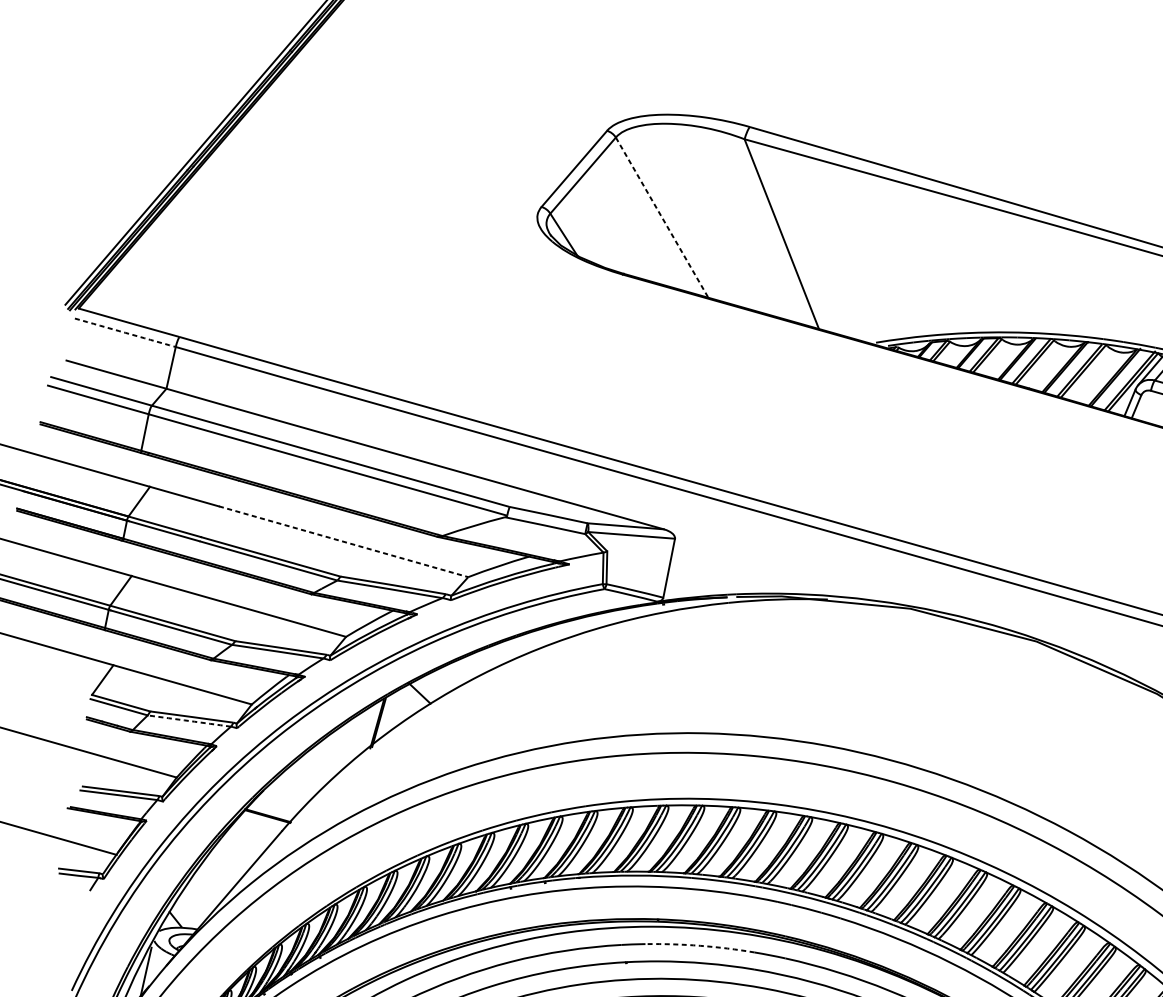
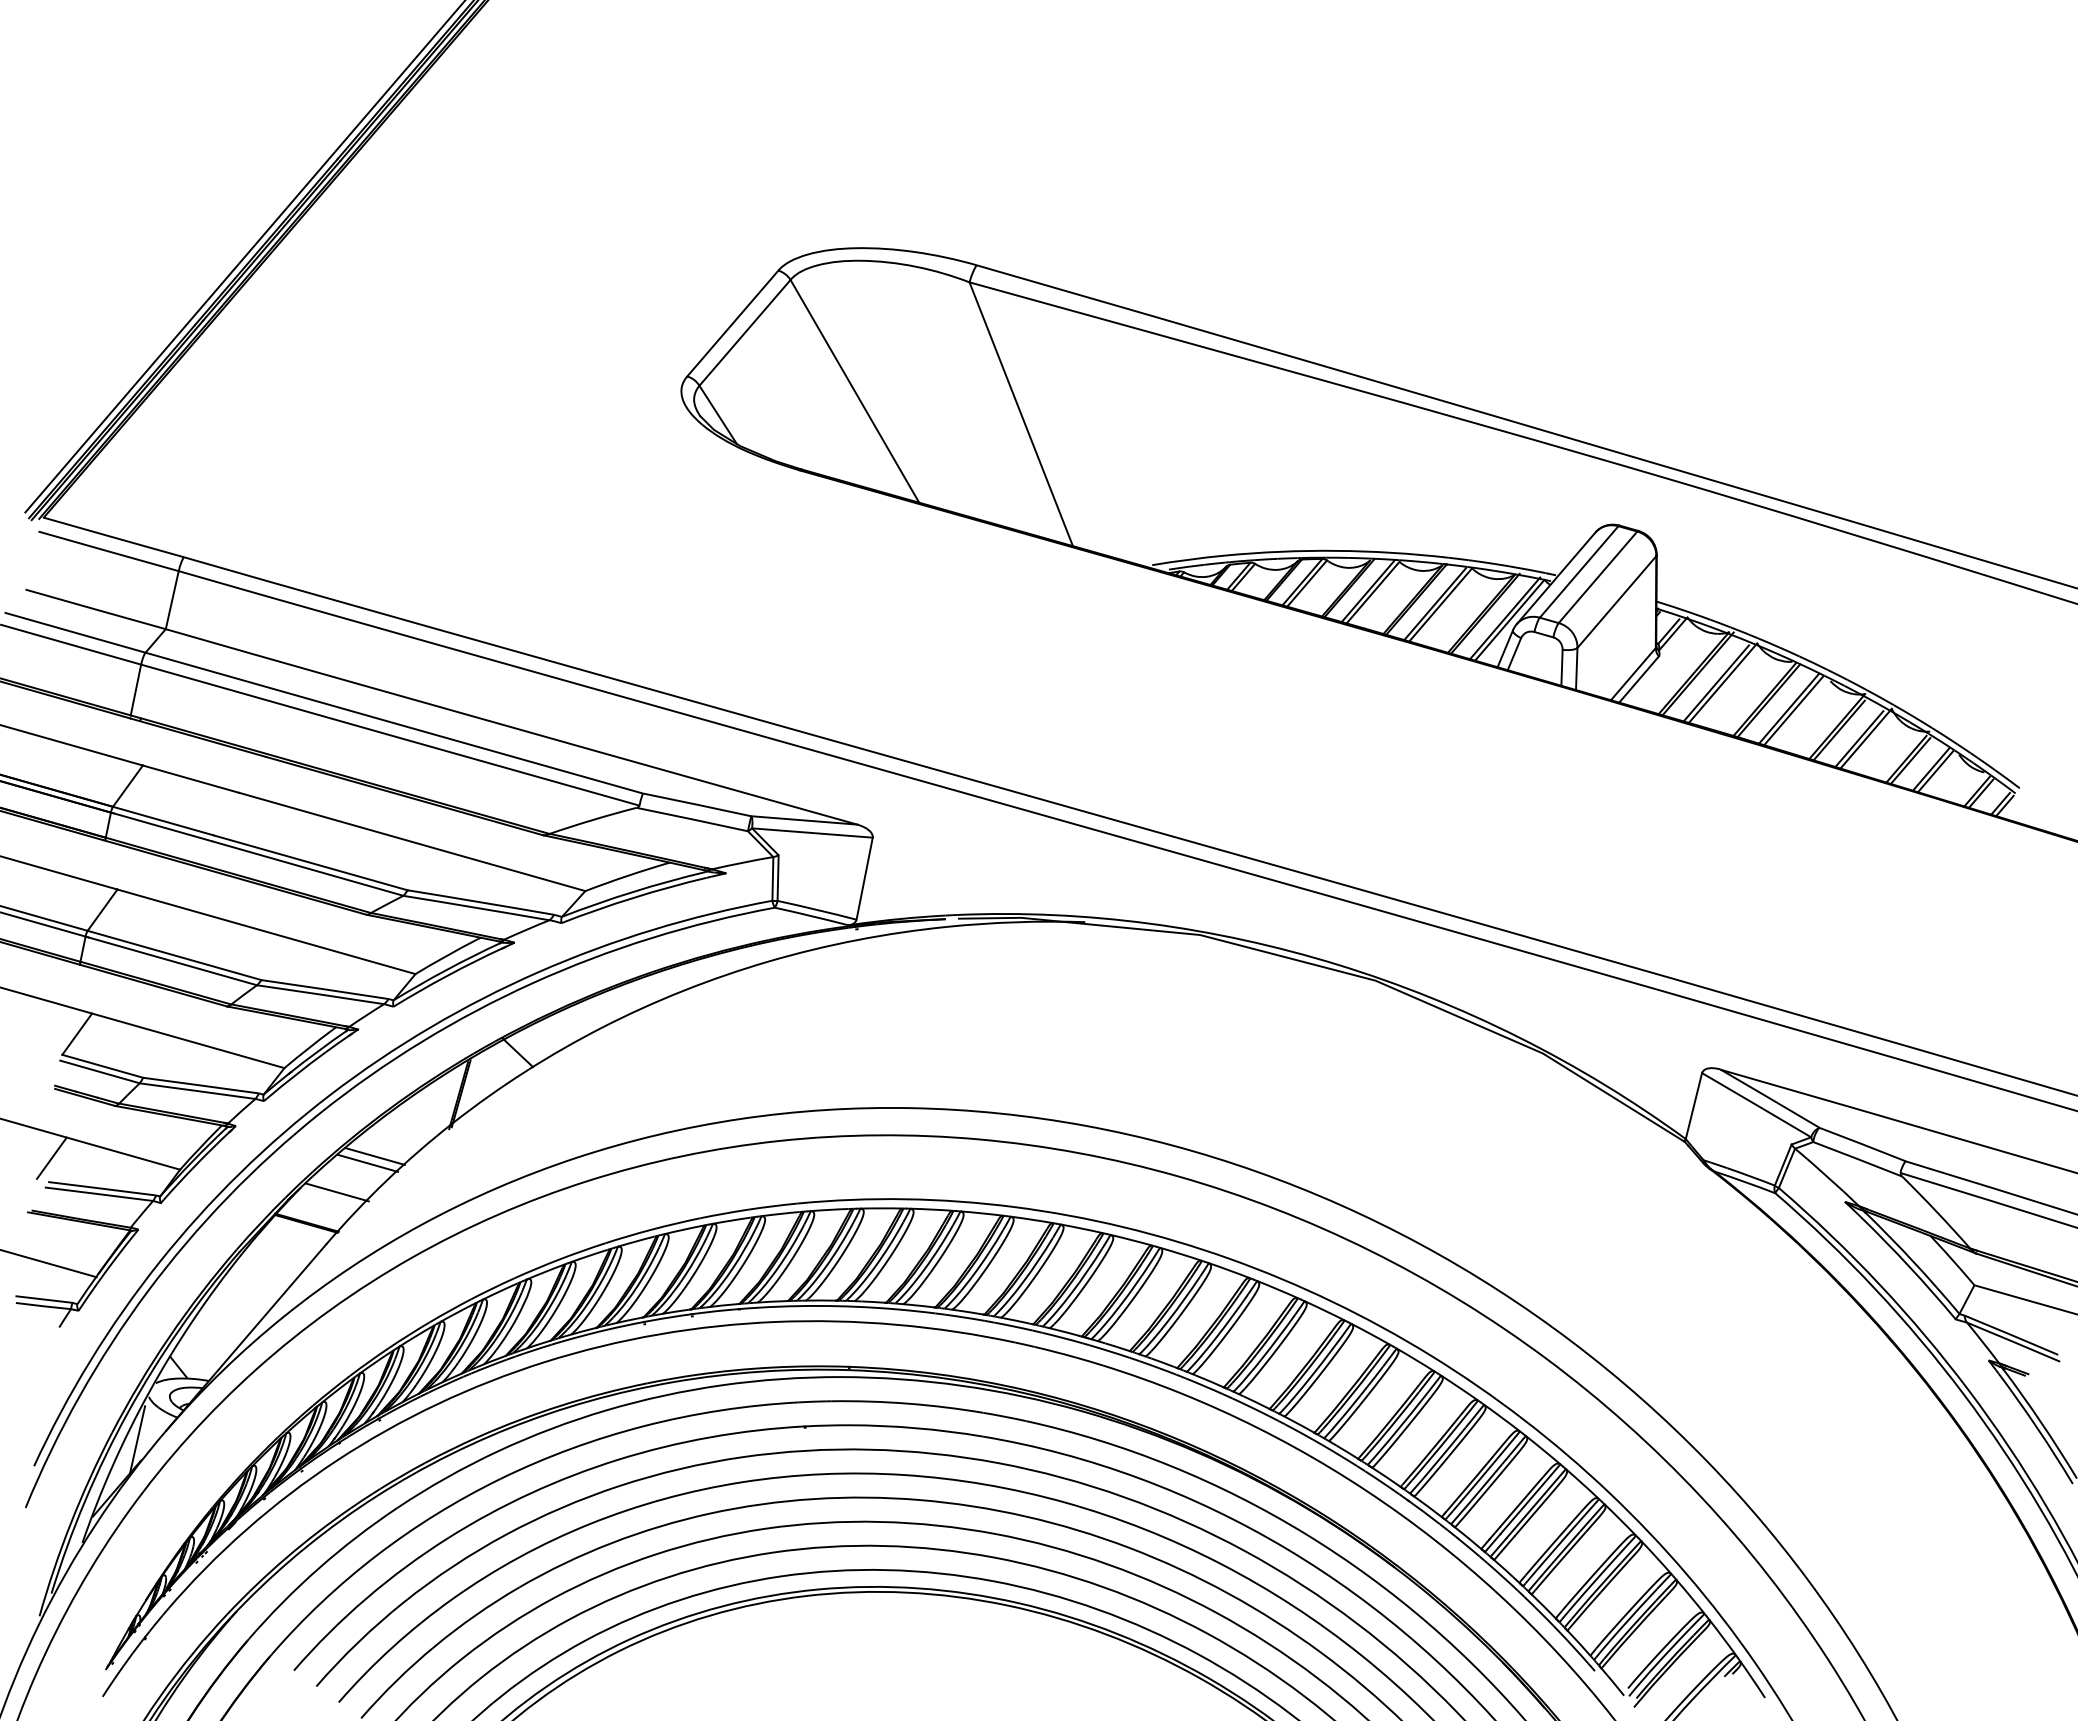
line: (661, 217) -> (854, 391), dashed -> solid
arc: (125, 332) -> (108, 551), dashed -> solid
line: (343, 542) -> (412, 842), dashed -> solid
arc: (189, 721) -> (197, 1091), dashed -> solid
line: (84, 768) -> (51, 1157), added
line: (316, 768) -> (374, 1156), added
line: (312, 772) -> (368, 1162), added
line: (289, 793) -> (336, 1192), added
arc: (699, 945) -> (907, 1403), dashed -> solid

